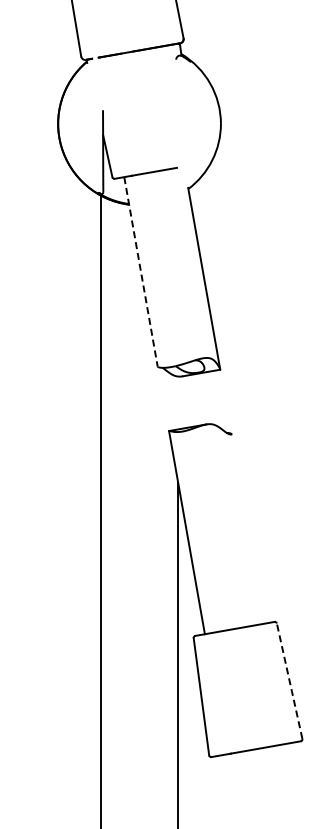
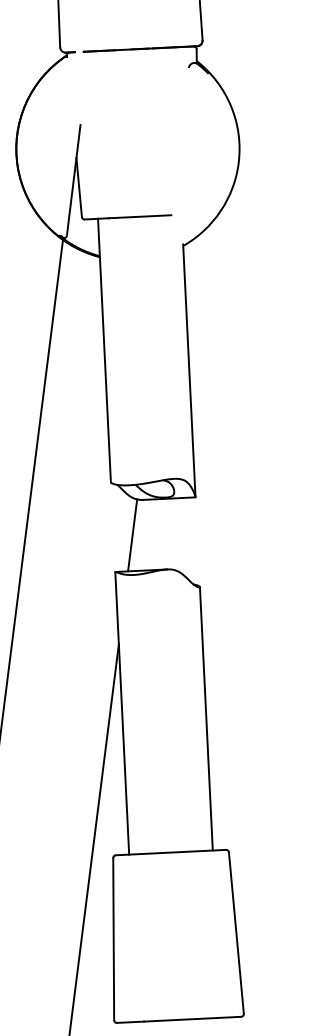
line: (141, 272) -> (105, 351), dashed -> solid
line: (178, 402) -> (133, 534), added
line: (248, 528) -> (206, 718), added
line: (289, 680) -> (236, 932), dashed -> solid

